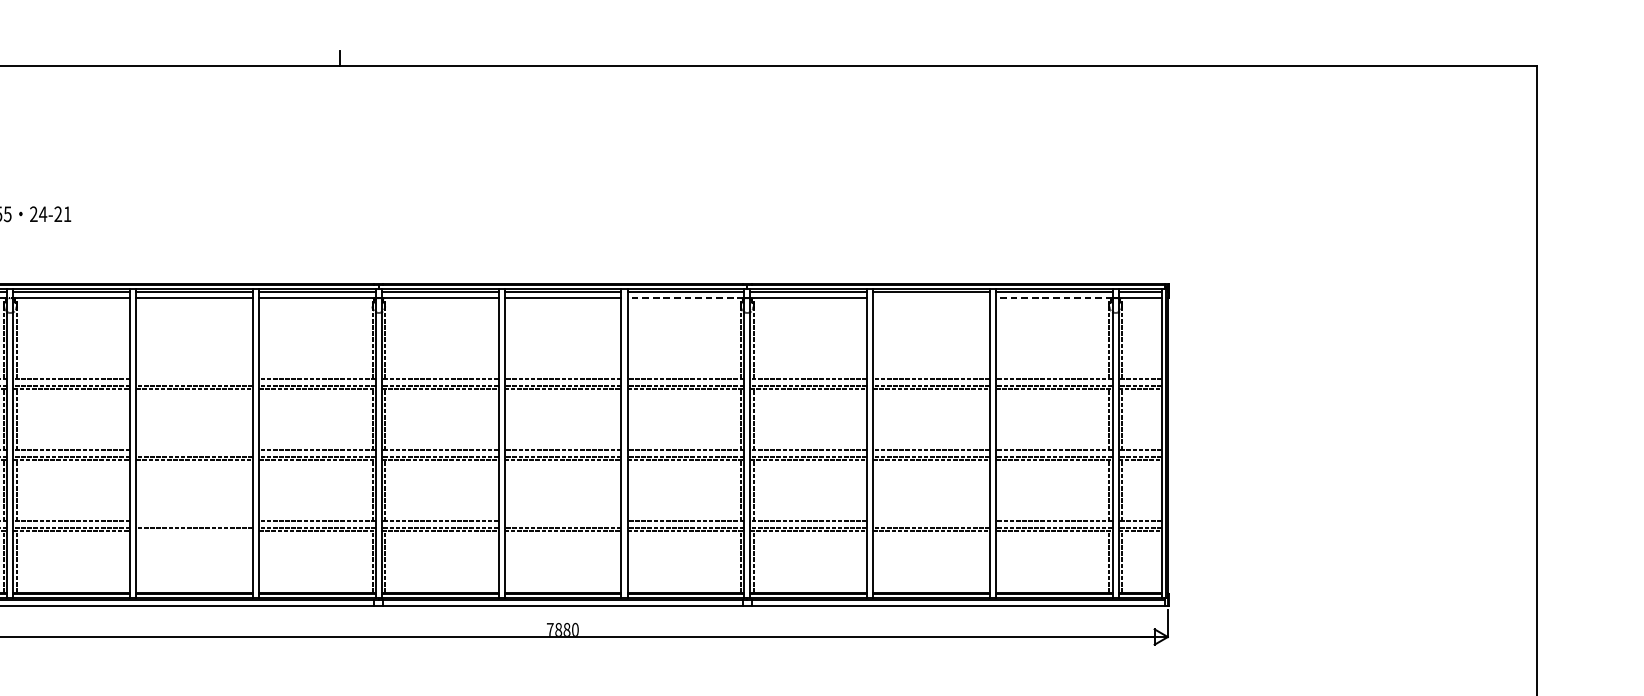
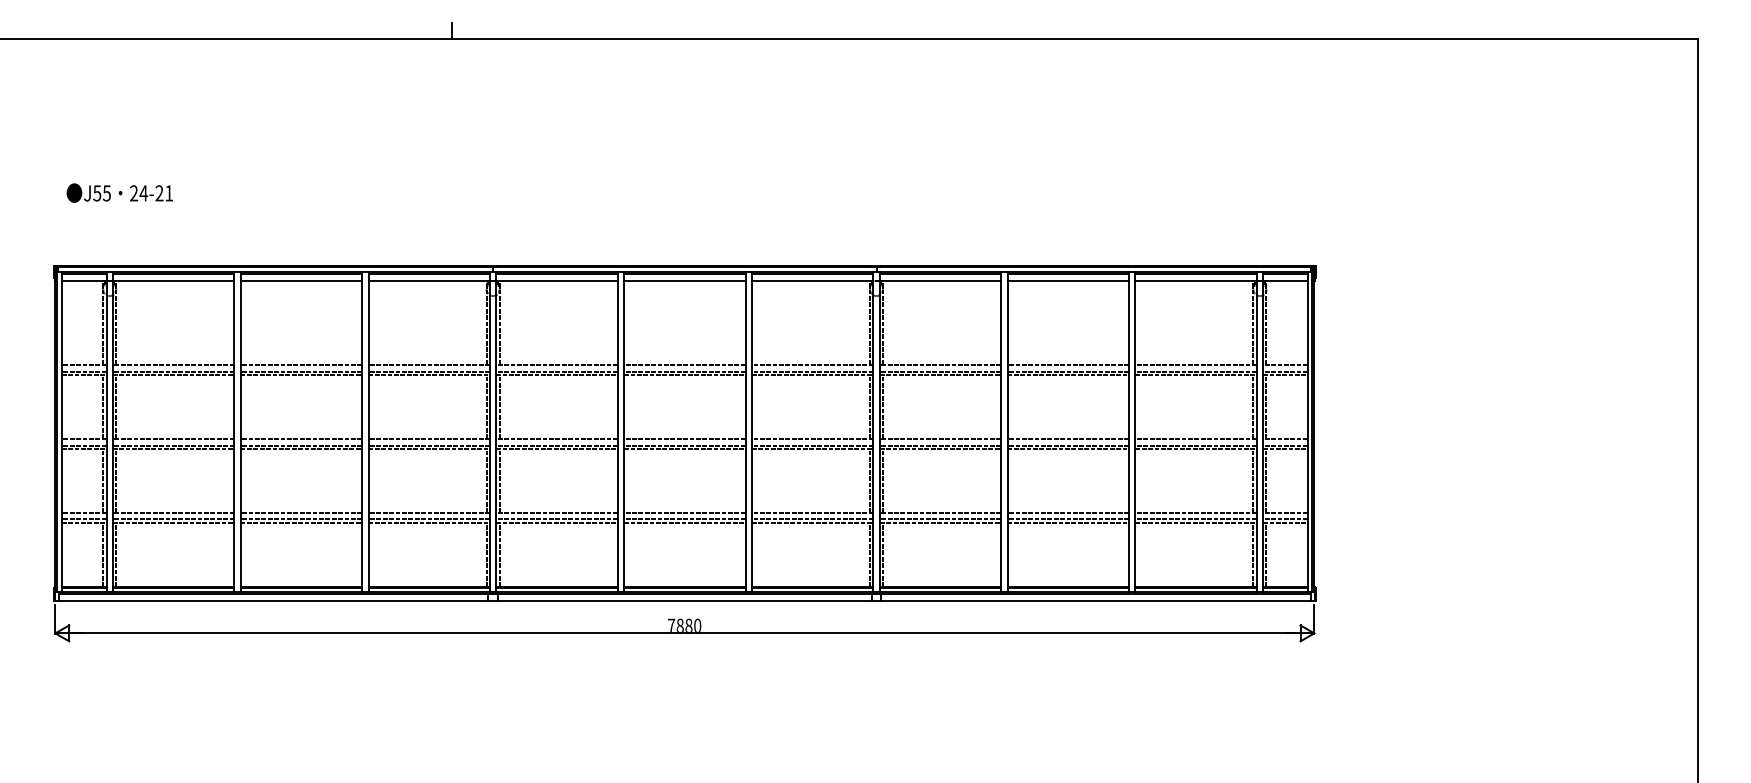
line: (685, 297) -> (812, 280), dashed -> solid
line: (930, 297) -> (1067, 280), added
line: (1054, 297) -> (1196, 280), dashed -> solid
line: (194, 378) -> (301, 364), added
line: (194, 449) -> (301, 438), added
line: (194, 520) -> (301, 512), added
line: (562, 520) -> (684, 512), added
line: (930, 520) -> (1067, 512), added
line: (194, 530) -> (301, 522), added

